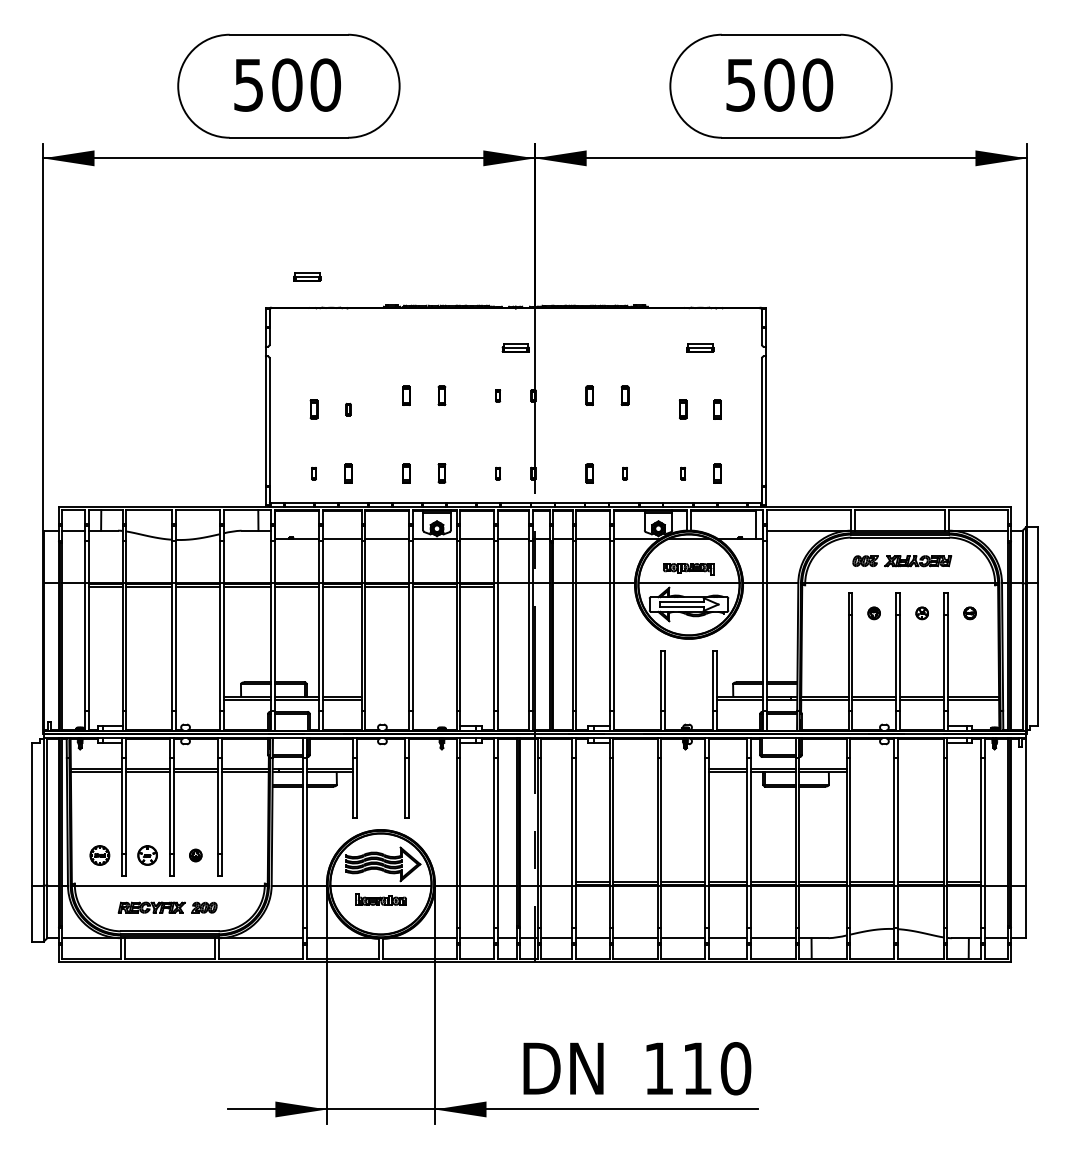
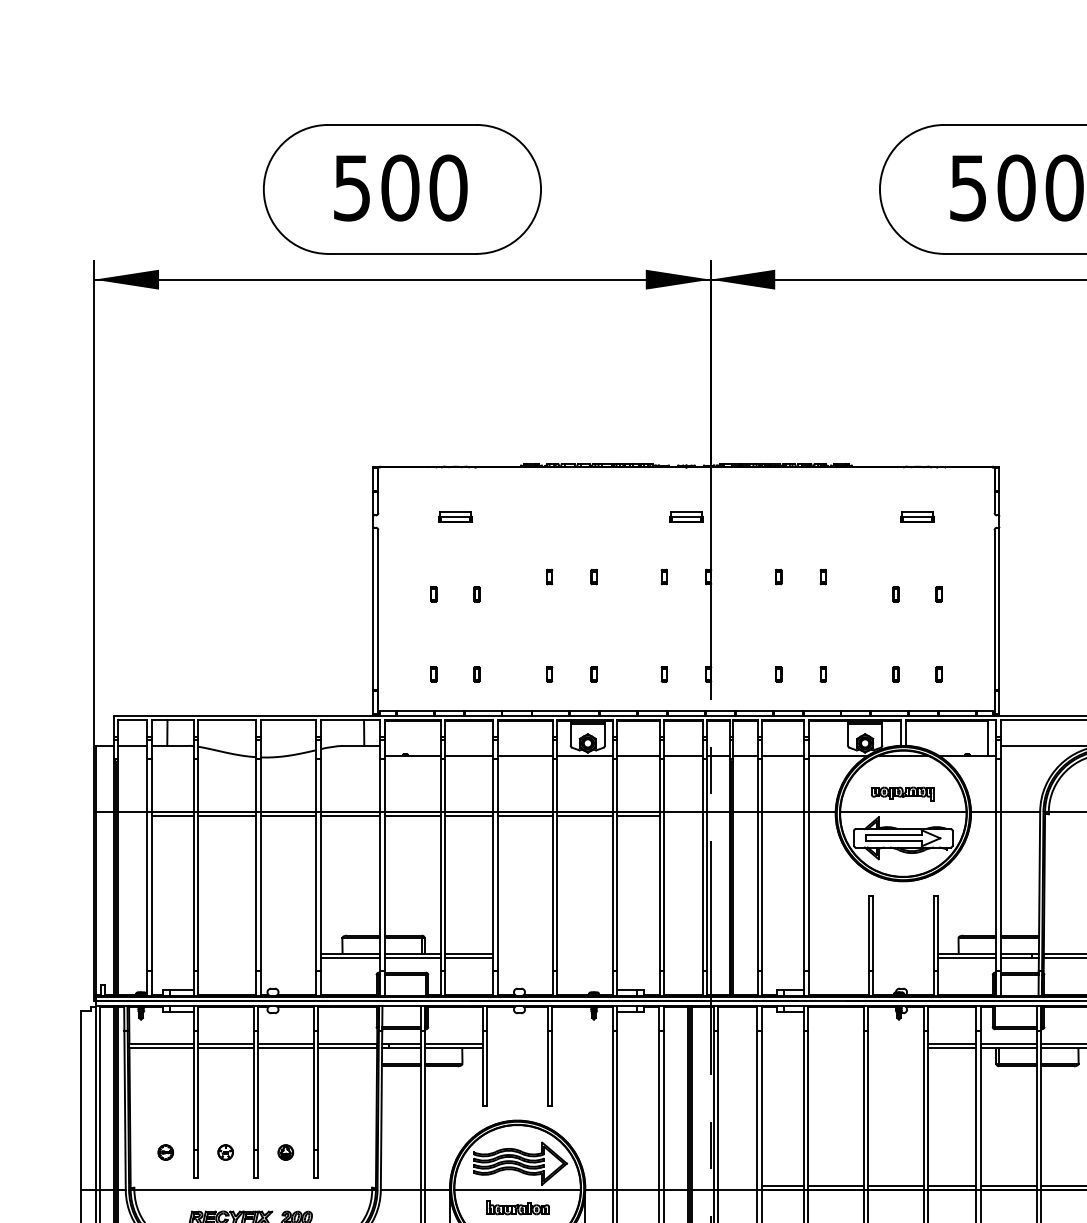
part: (307, 276) -> (455, 516), moved
part: (406, 395) -> (549, 576), size x0.62
part: (441, 395) -> (593, 576), size x0.62
part: (589, 395) -> (778, 576), size x0.62
part: (624, 395) -> (822, 576), size x0.62
part: (313, 409) -> (433, 594), size x0.62
part: (682, 409) -> (895, 594), size x0.62
part: (717, 409) -> (938, 594), size x0.62
part: (348, 473) -> (477, 674), size x0.62
part: (406, 473) -> (549, 674), size x0.62
part: (441, 473) -> (593, 674), size x0.62
part: (589, 473) -> (778, 674), size x0.62
part: (717, 473) -> (938, 674), size x0.62
part: (99, 855) -> (165, 1152), size x0.62
part: (147, 855) -> (225, 1152), size x0.62

